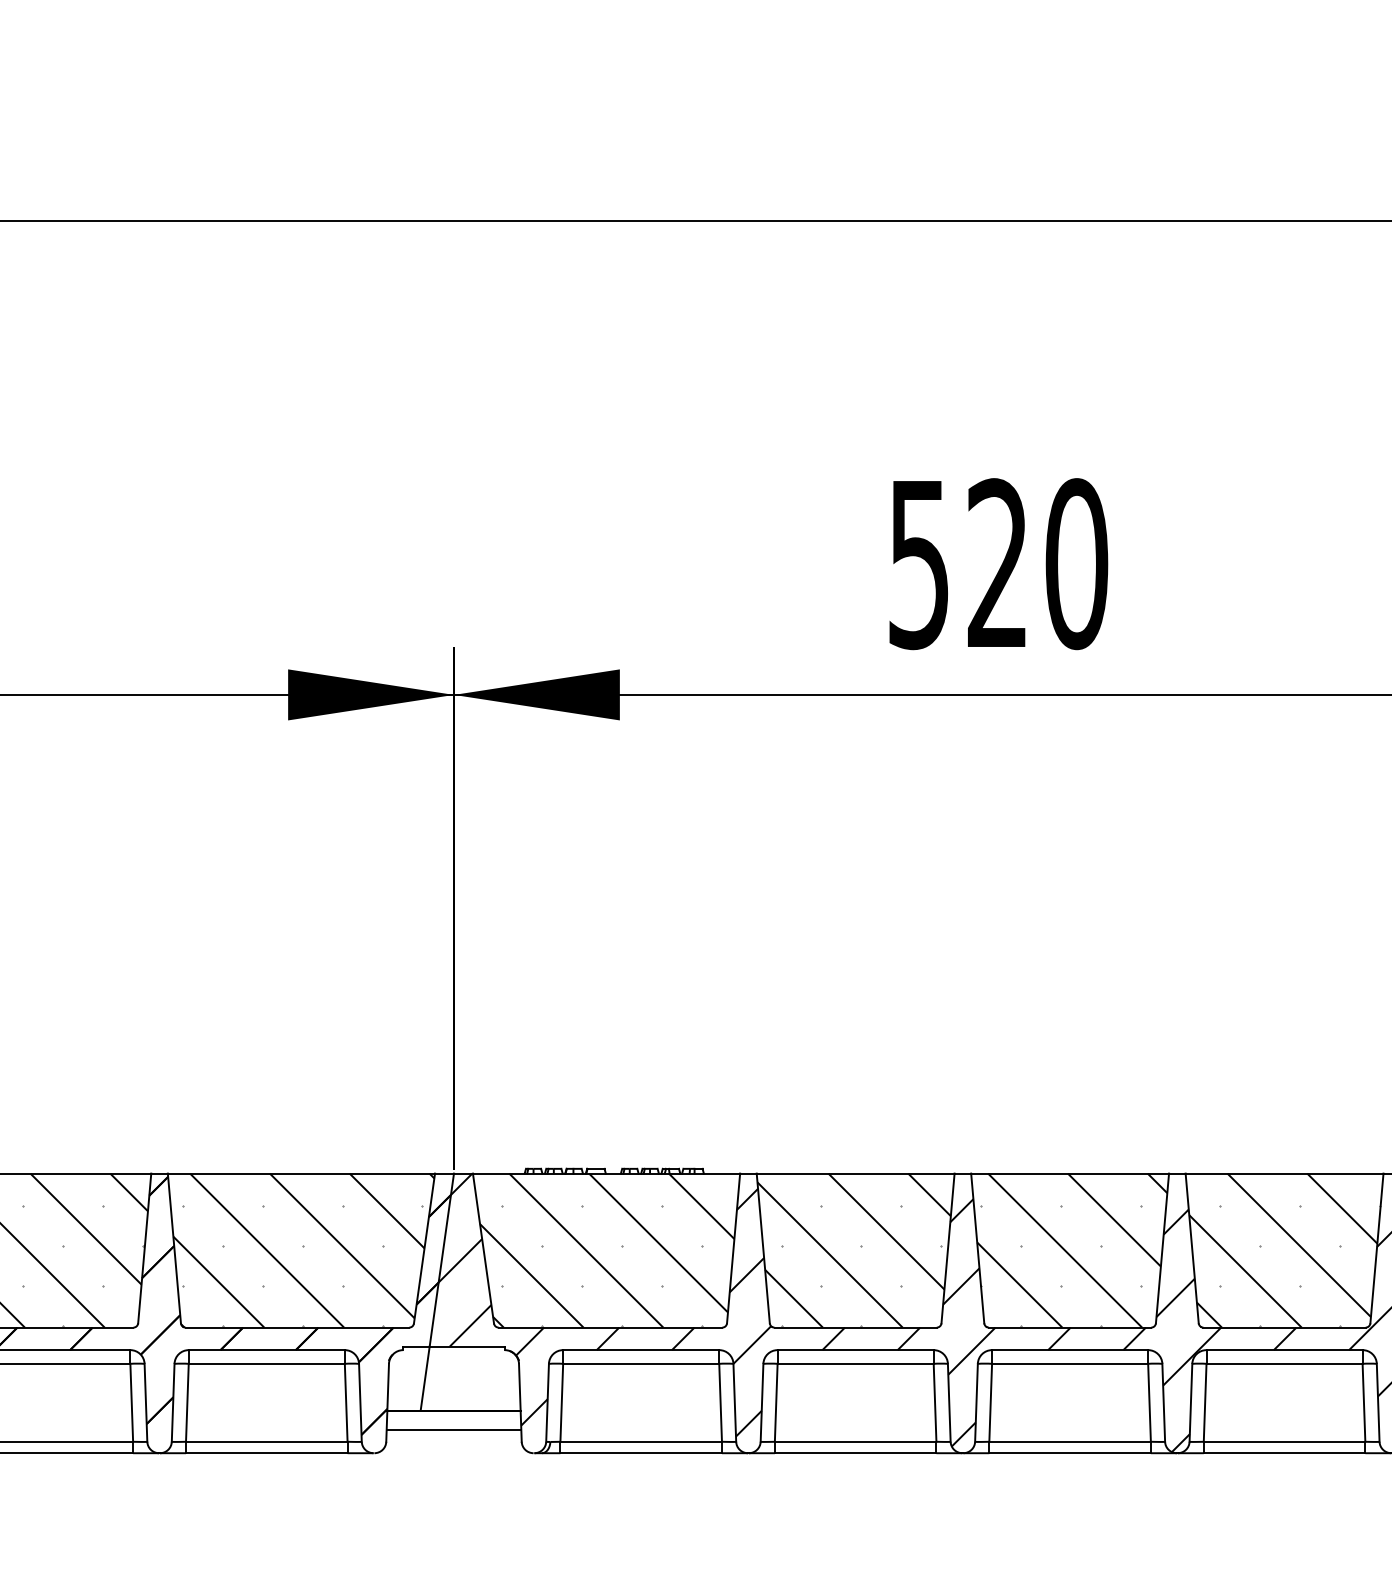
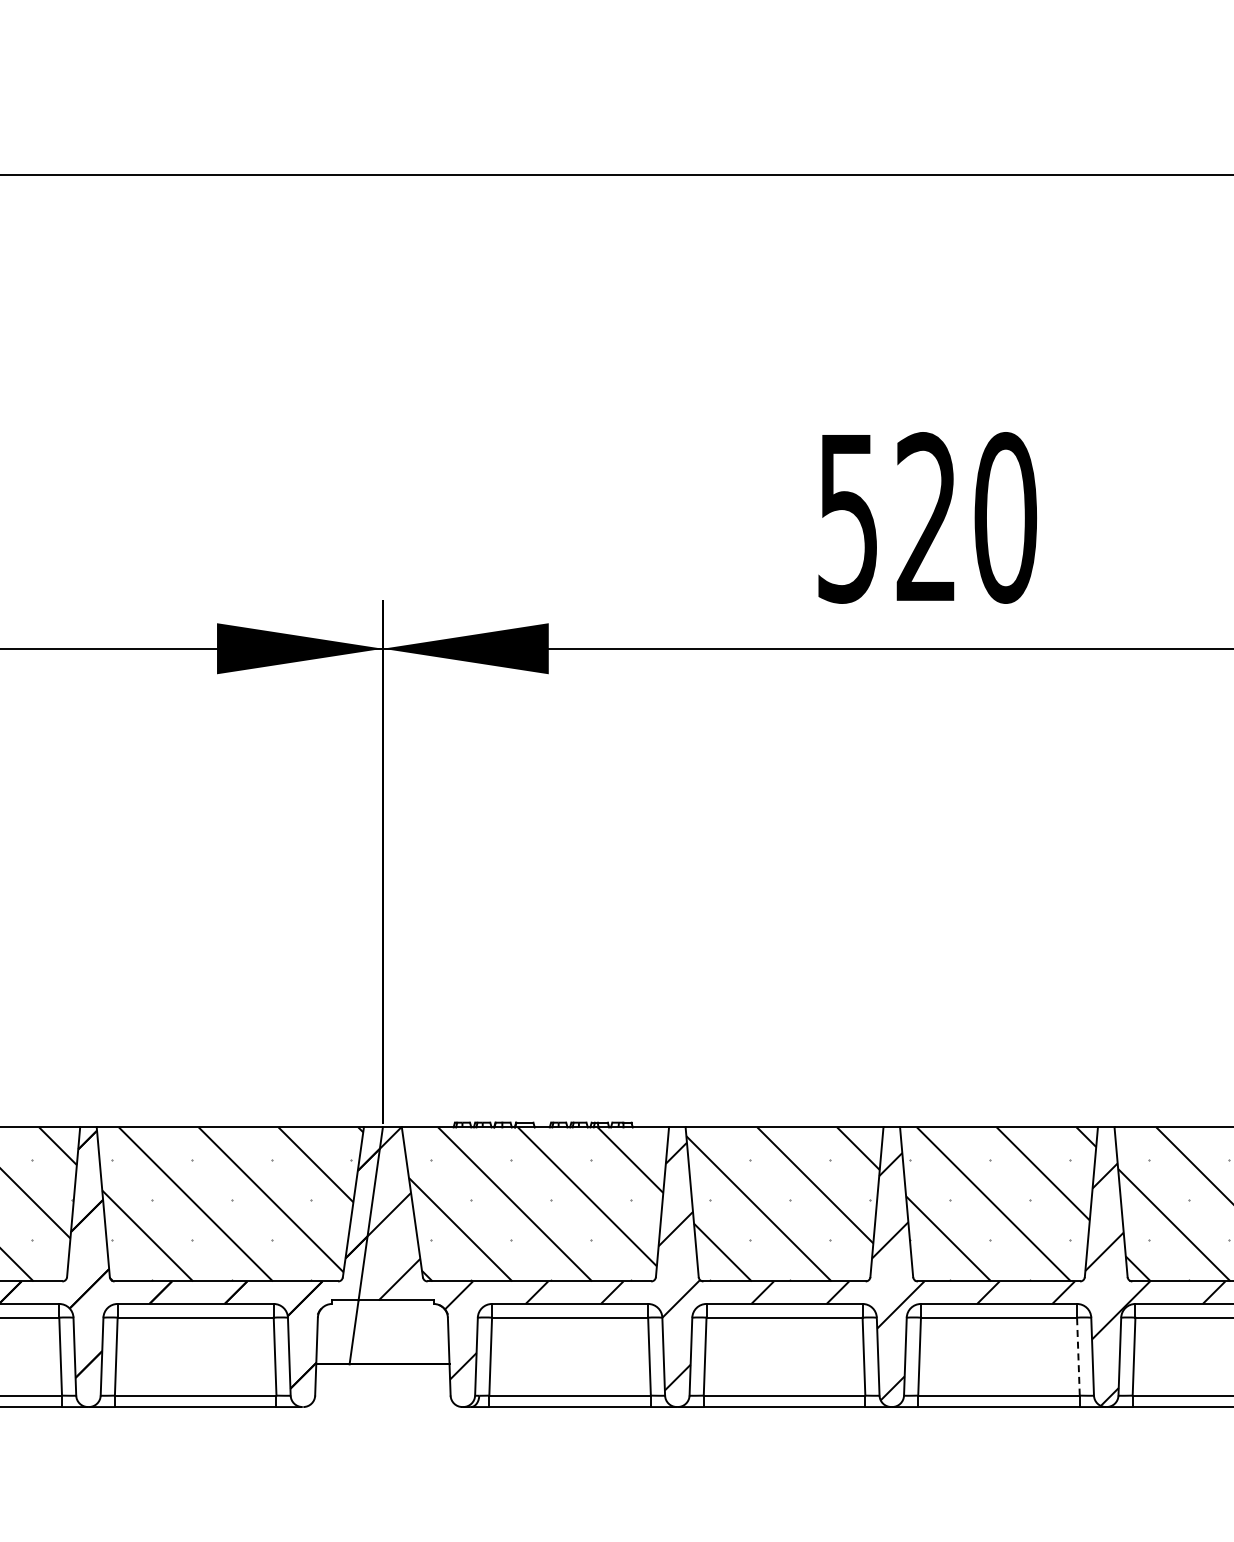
line: (1149, 1402) -> (1078, 1356), solid -> dashed
line: (453, 1430) -> (382, 1384), removed

